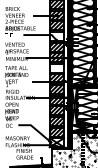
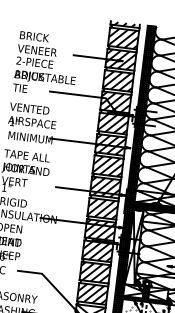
hatch: (56, 36) -> (115, 102), added
hatch: (56, 67) -> (107, 164), added

